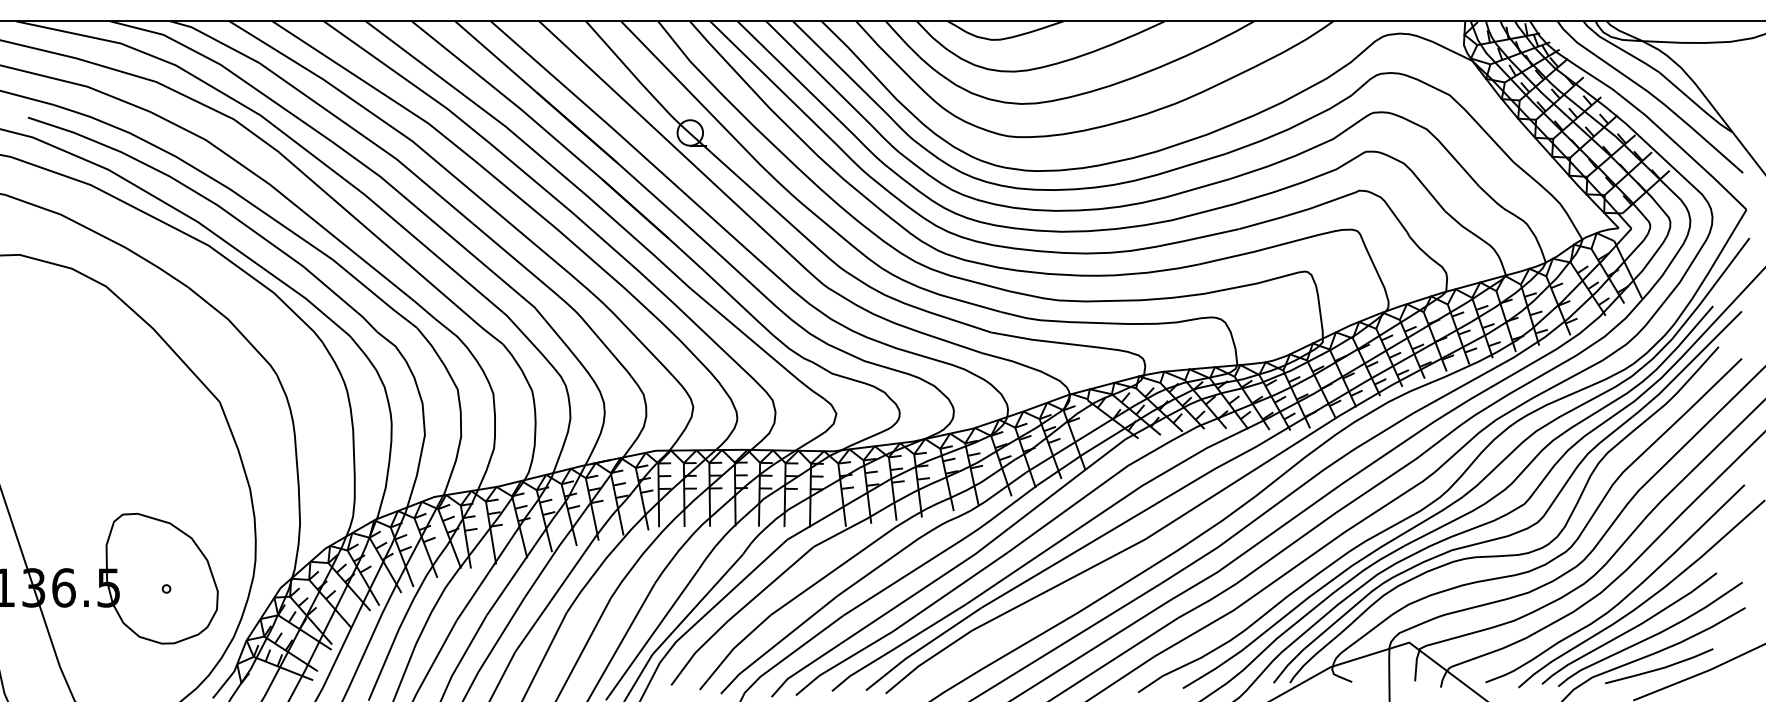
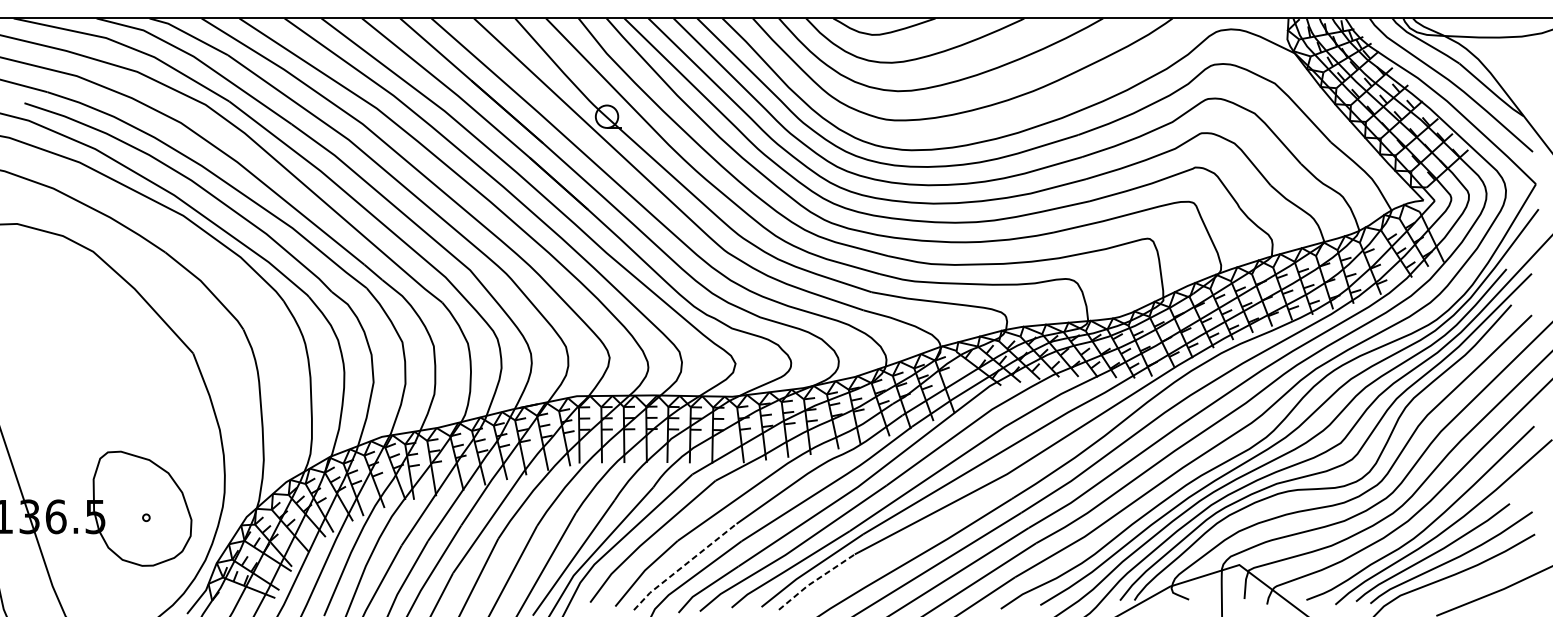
line: (777, 643) -> (683, 565), solid -> dashed
line: (927, 660) -> (815, 580), solid -> dashed
line: (1660, 667) -> (1460, 586), removed

